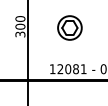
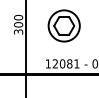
part: (69, 27) -> (63, 25), size x1.43

